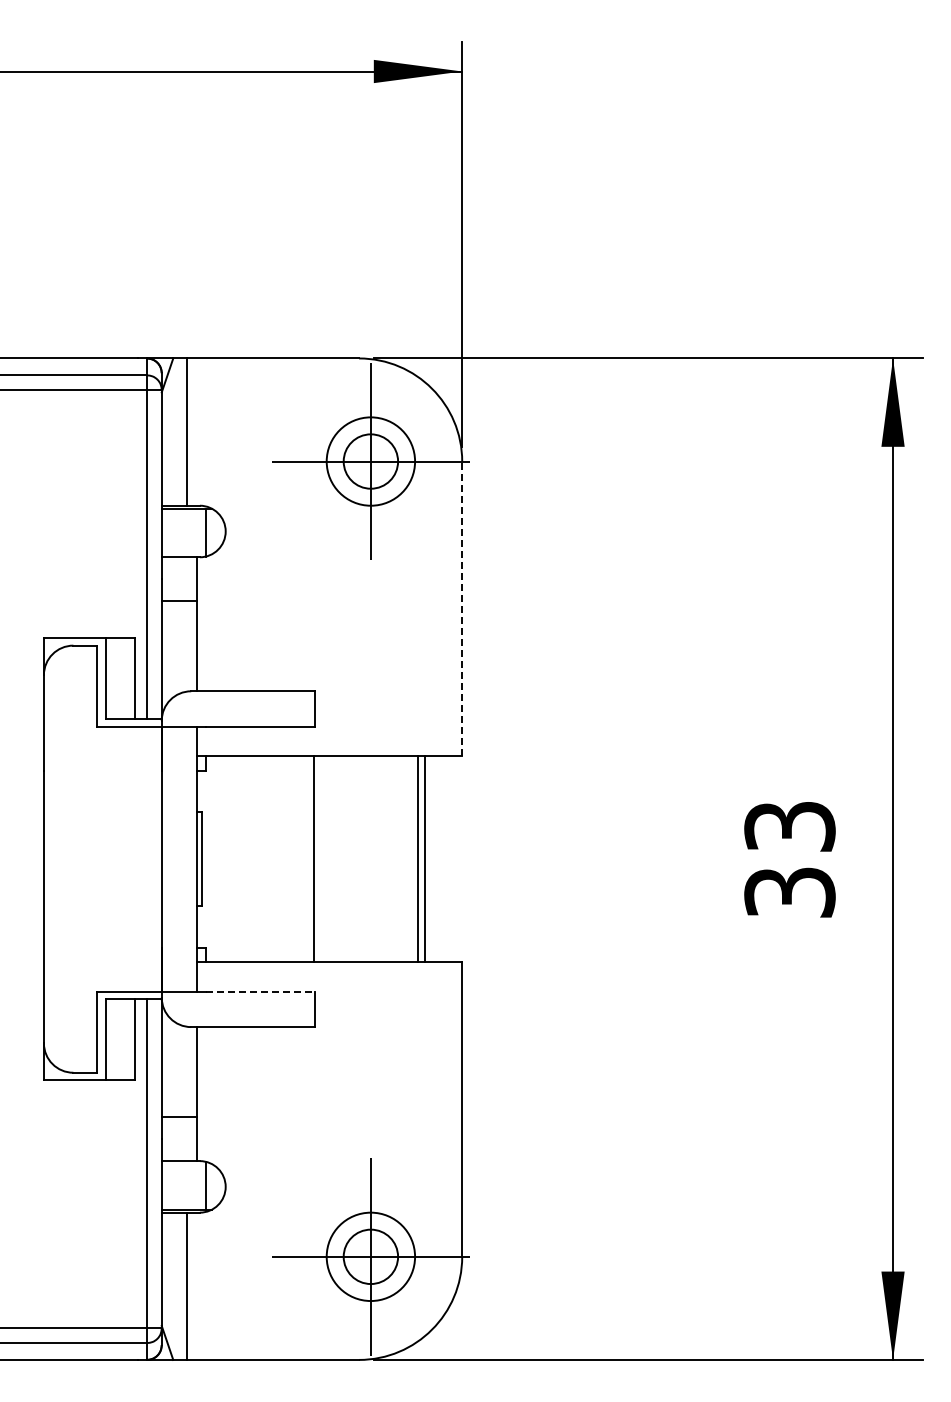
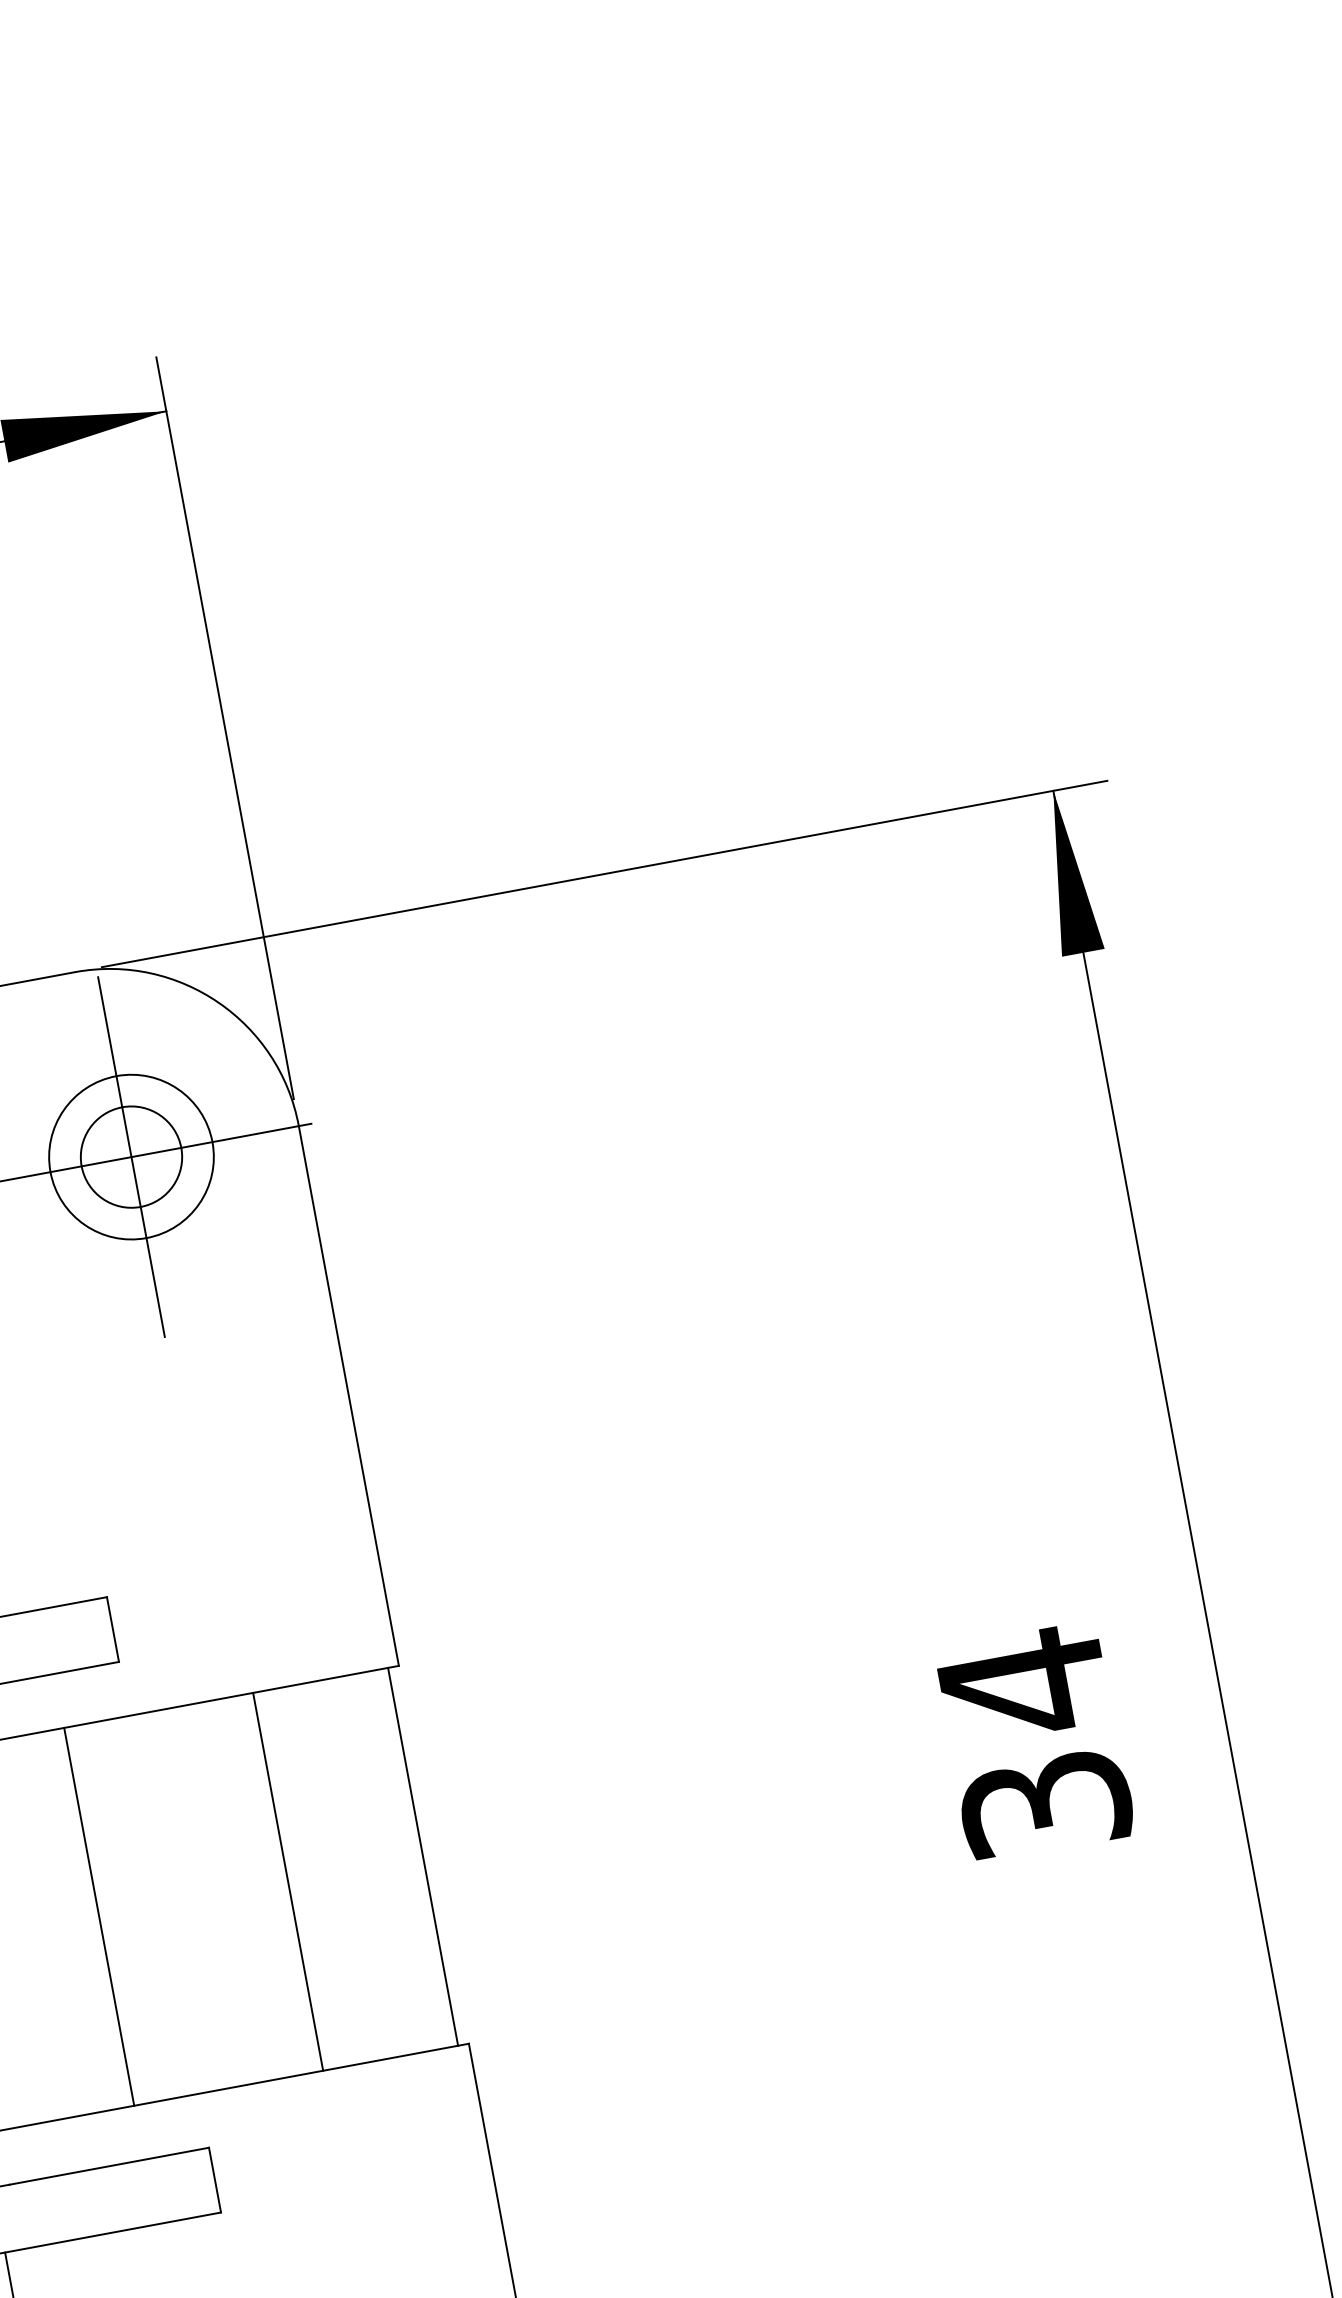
line: (462, 608) -> (349, 1395), dashed -> solid
text: (789, 826) -> (1022, 1683), 33 -> 34
line: (313, 859) -> (99, 1917), moved
line: (417, 859) -> (287, 1882), moved
line: (425, 859) -> (423, 1857), moved
line: (260, 991) -> (109, 2165), dashed -> solid

